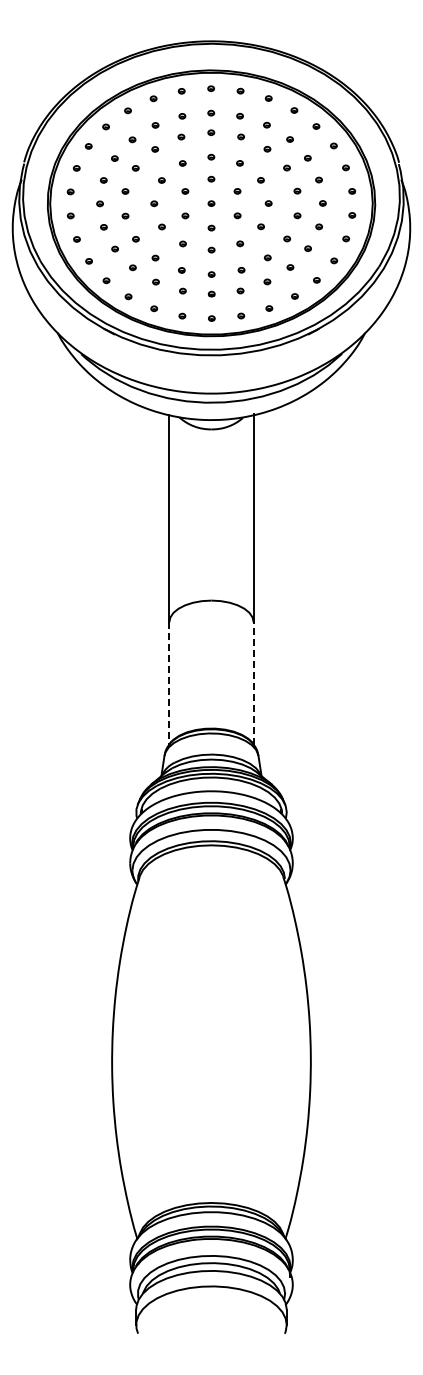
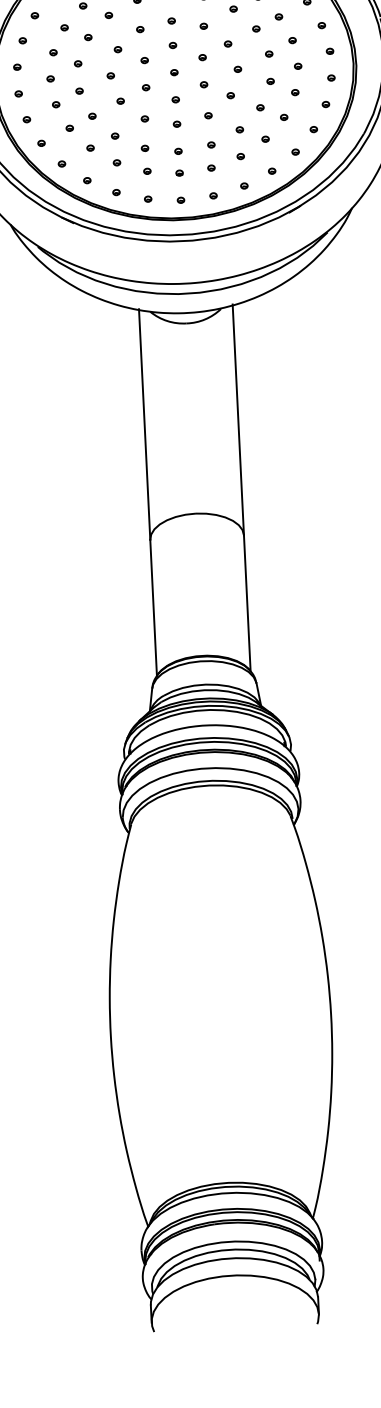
line: (253, 682) -> (247, 602), dashed -> solid
line: (169, 684) -> (153, 609), dashed -> solid

